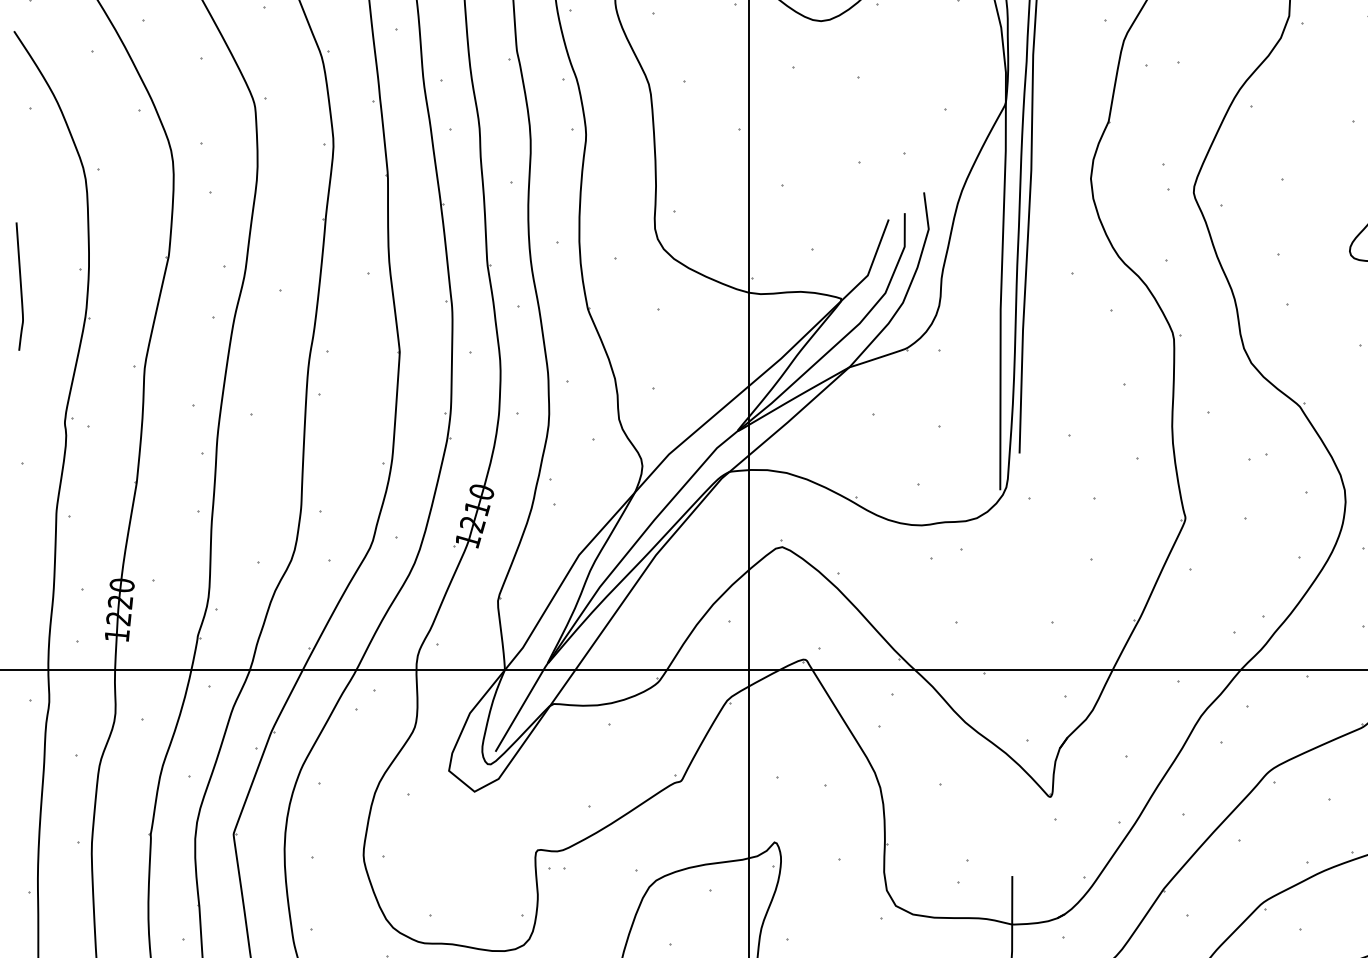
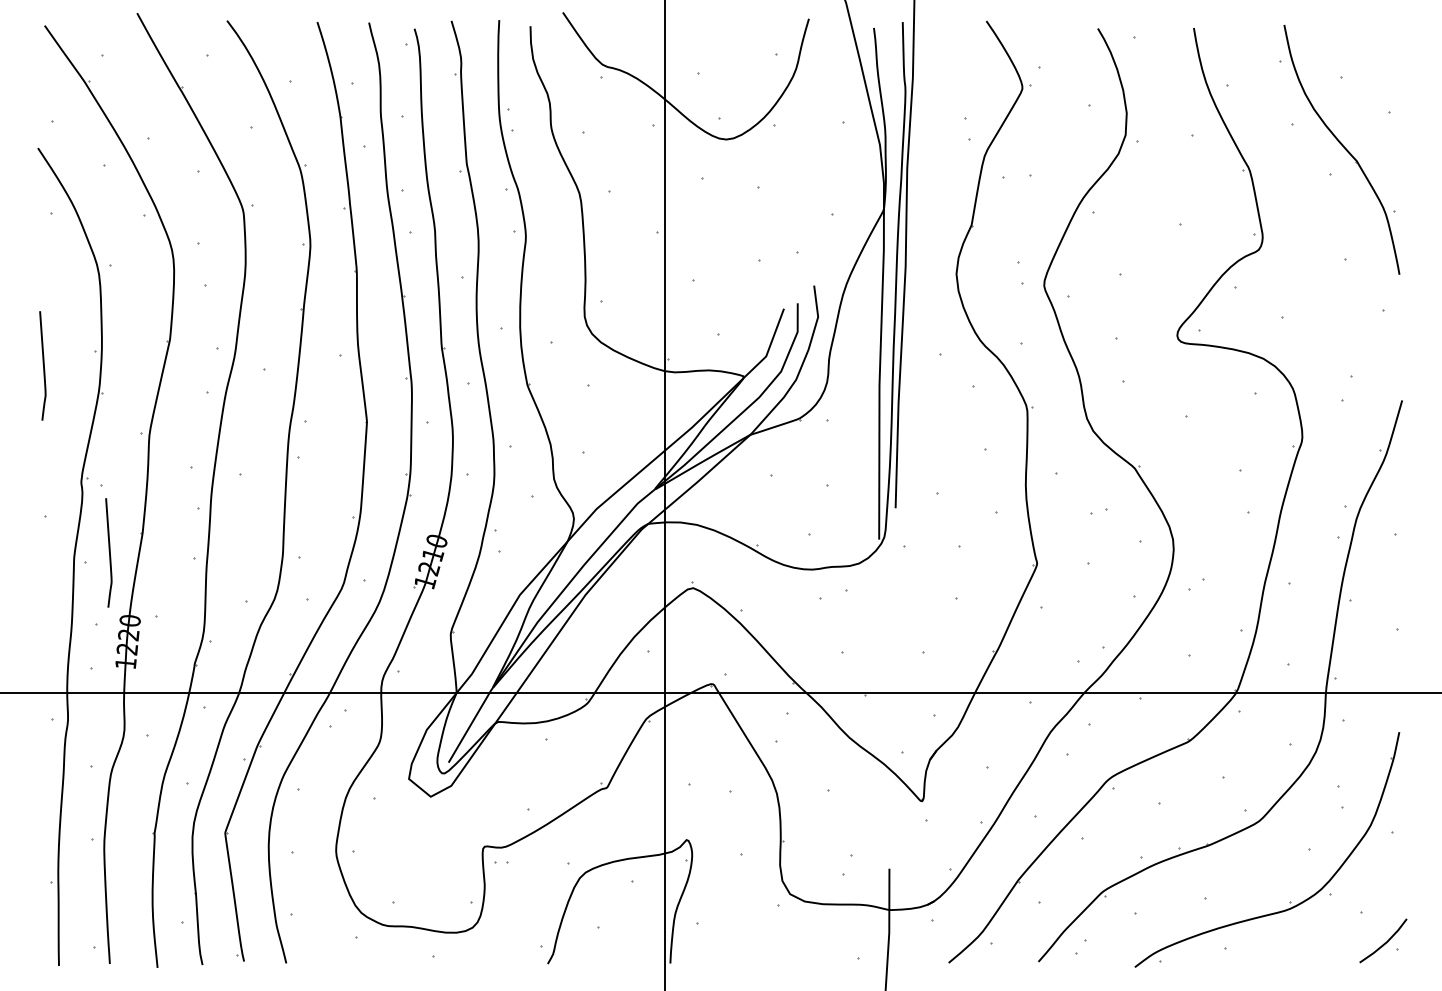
curve: (96, 504) -> (108, 551), added

